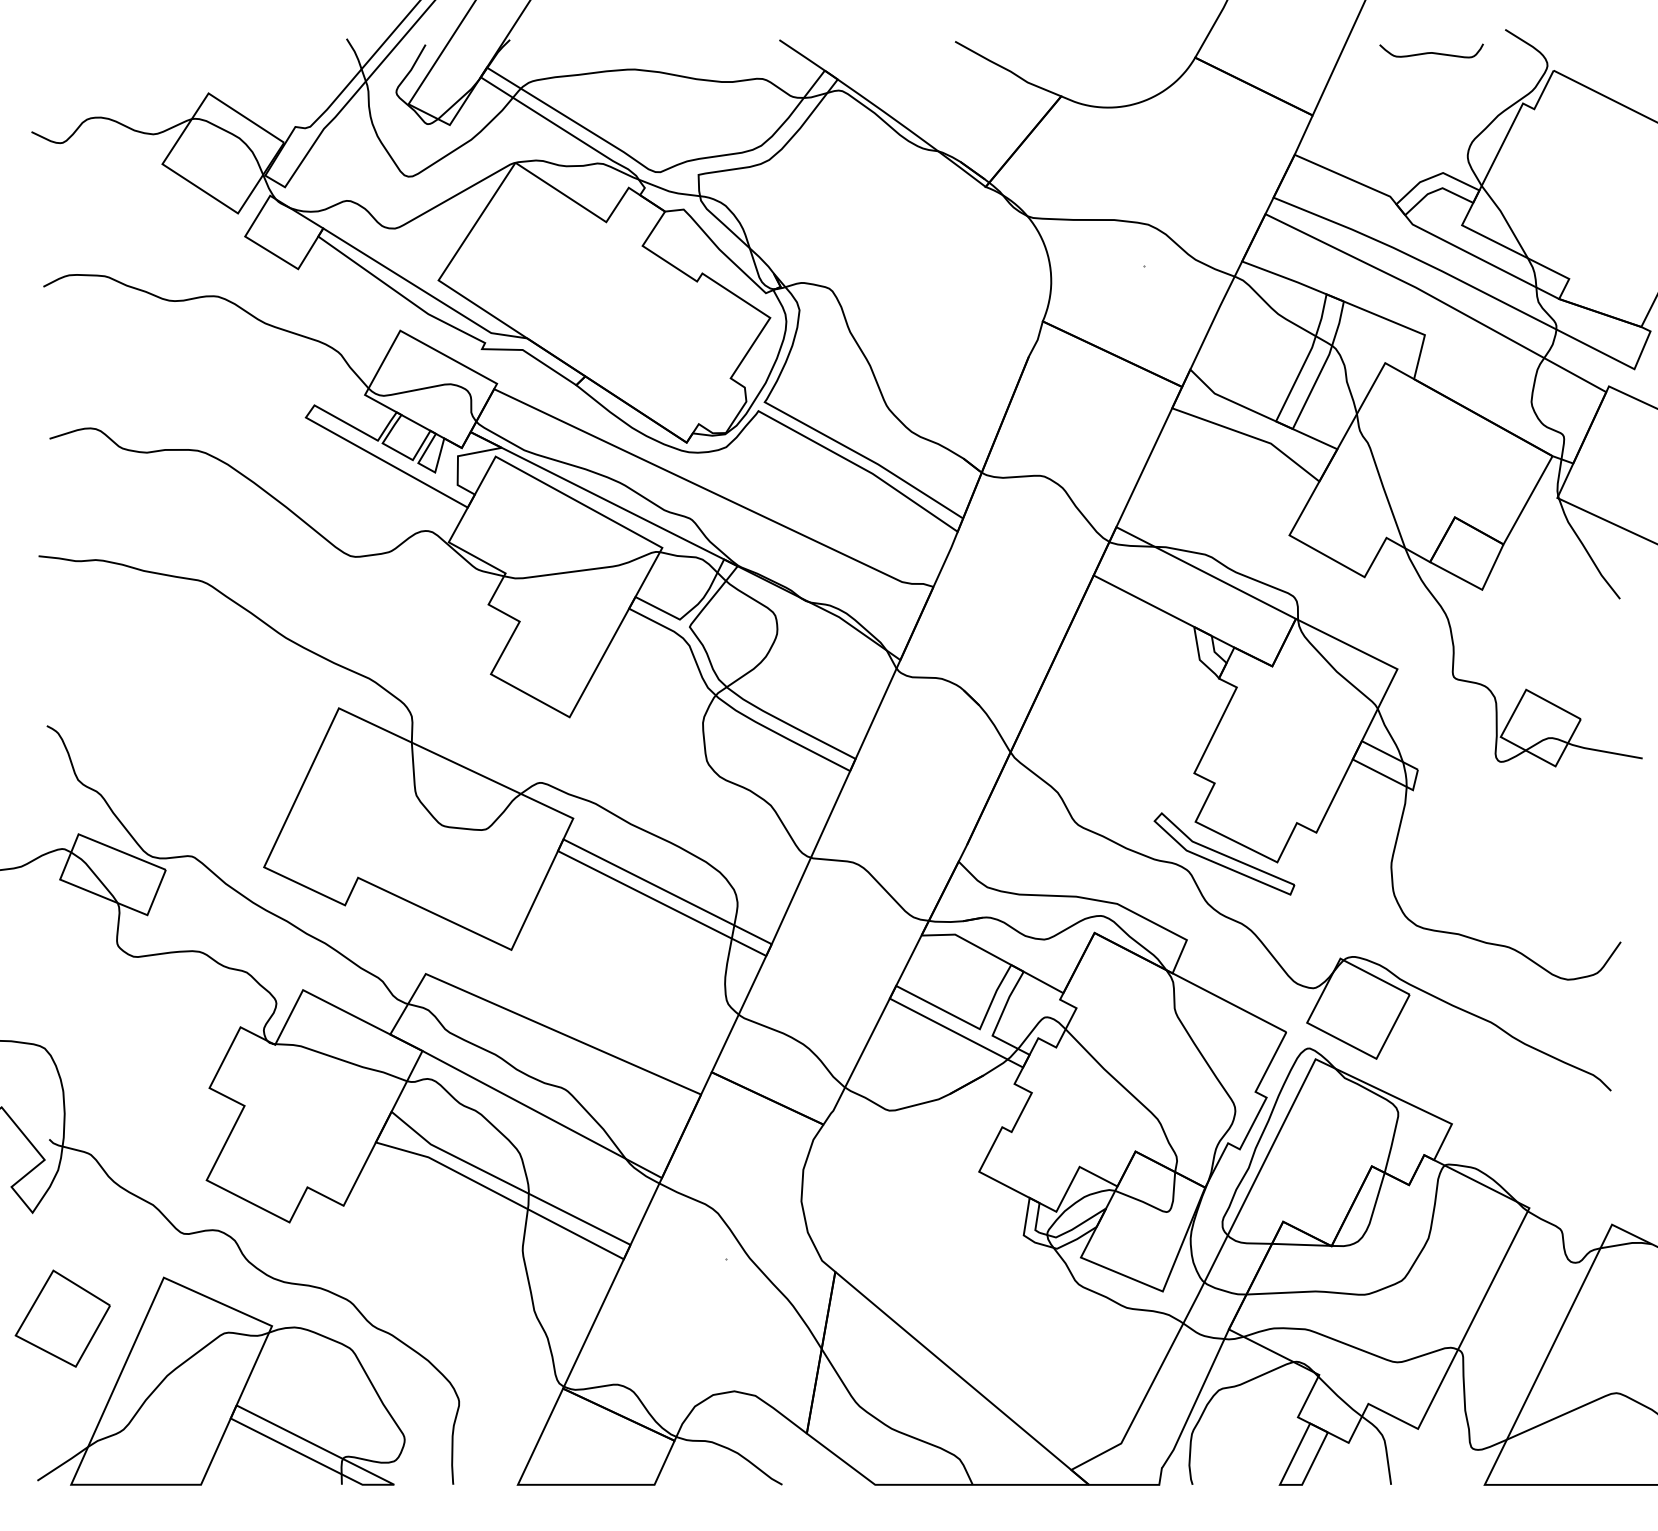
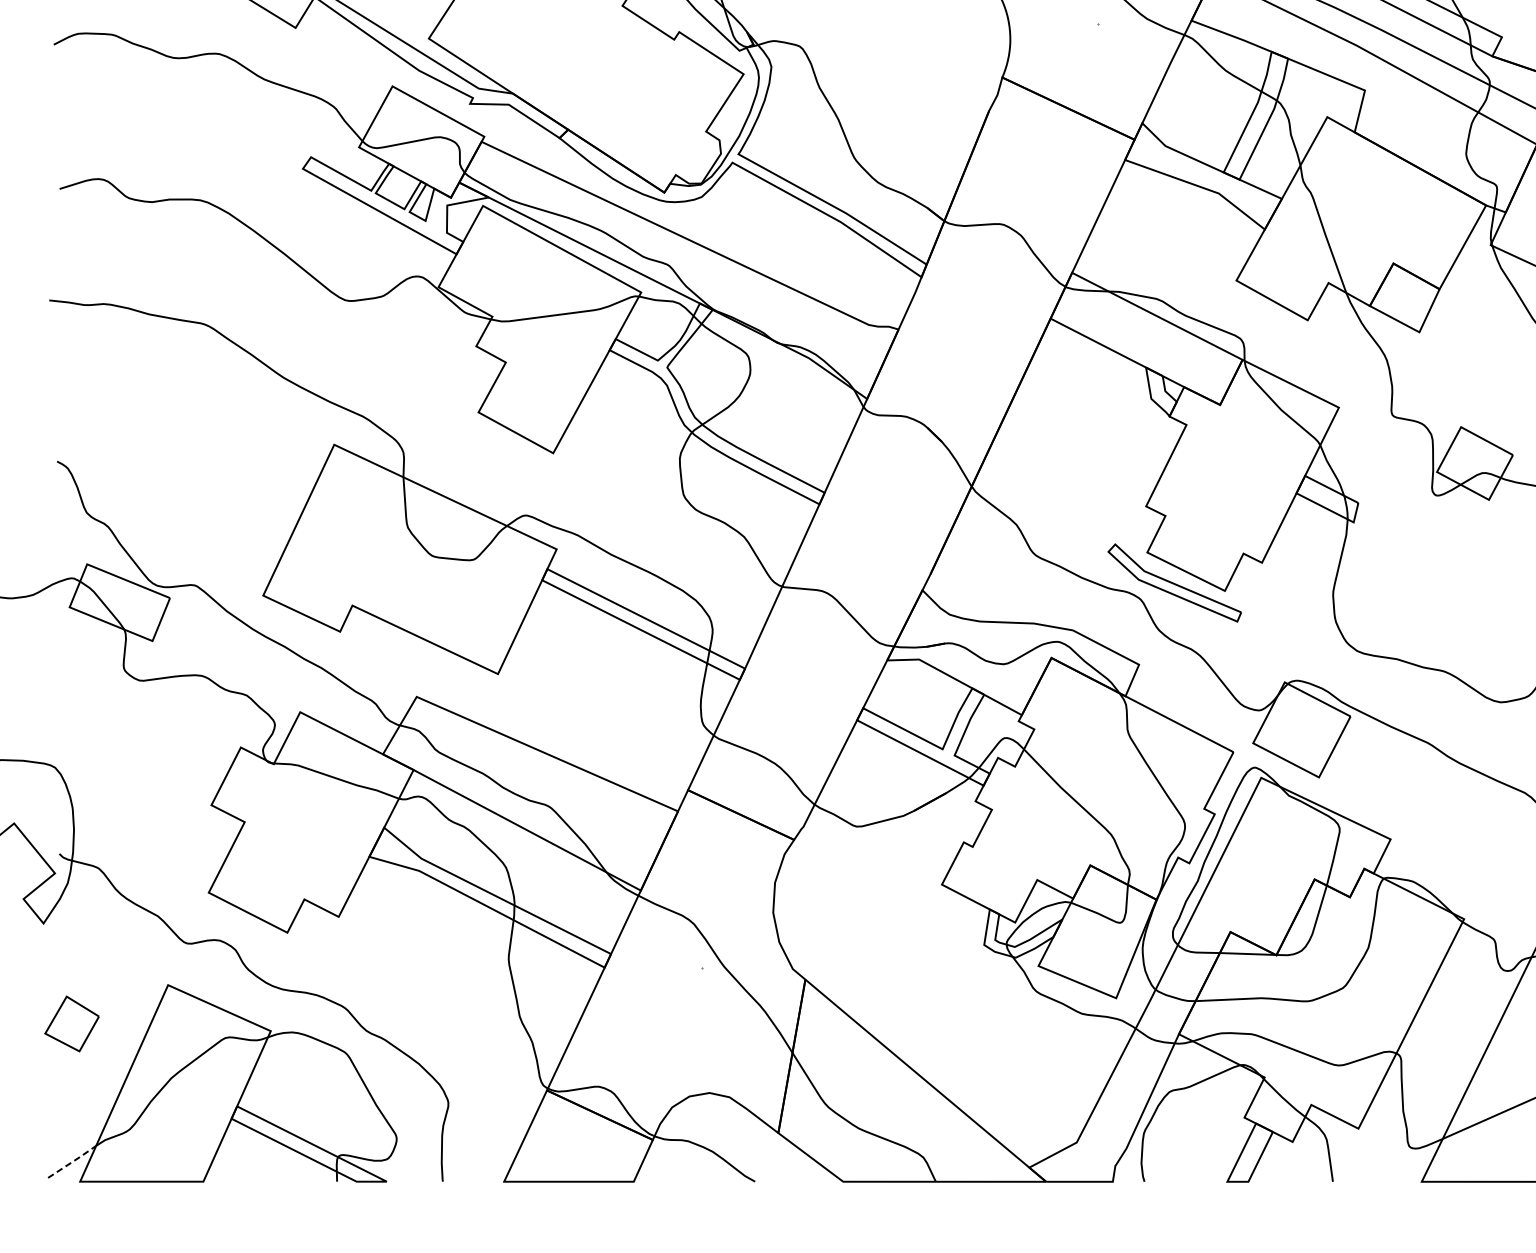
part: (62, 1318) -> (71, 1023), size x0.6
line: (64, 1463) -> (73, 1161), solid -> dashed

